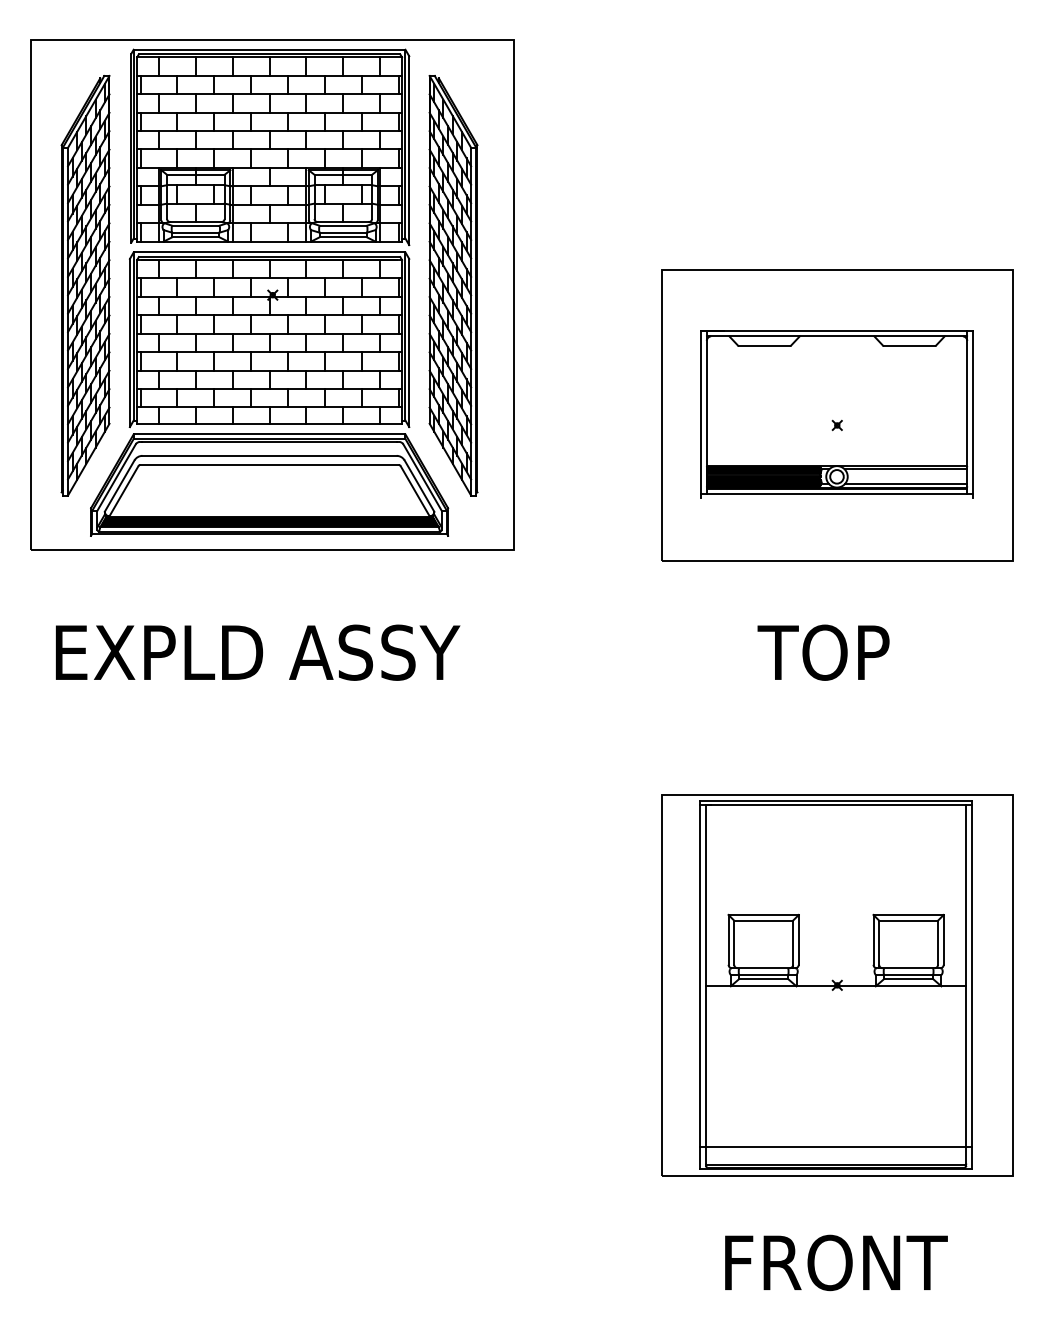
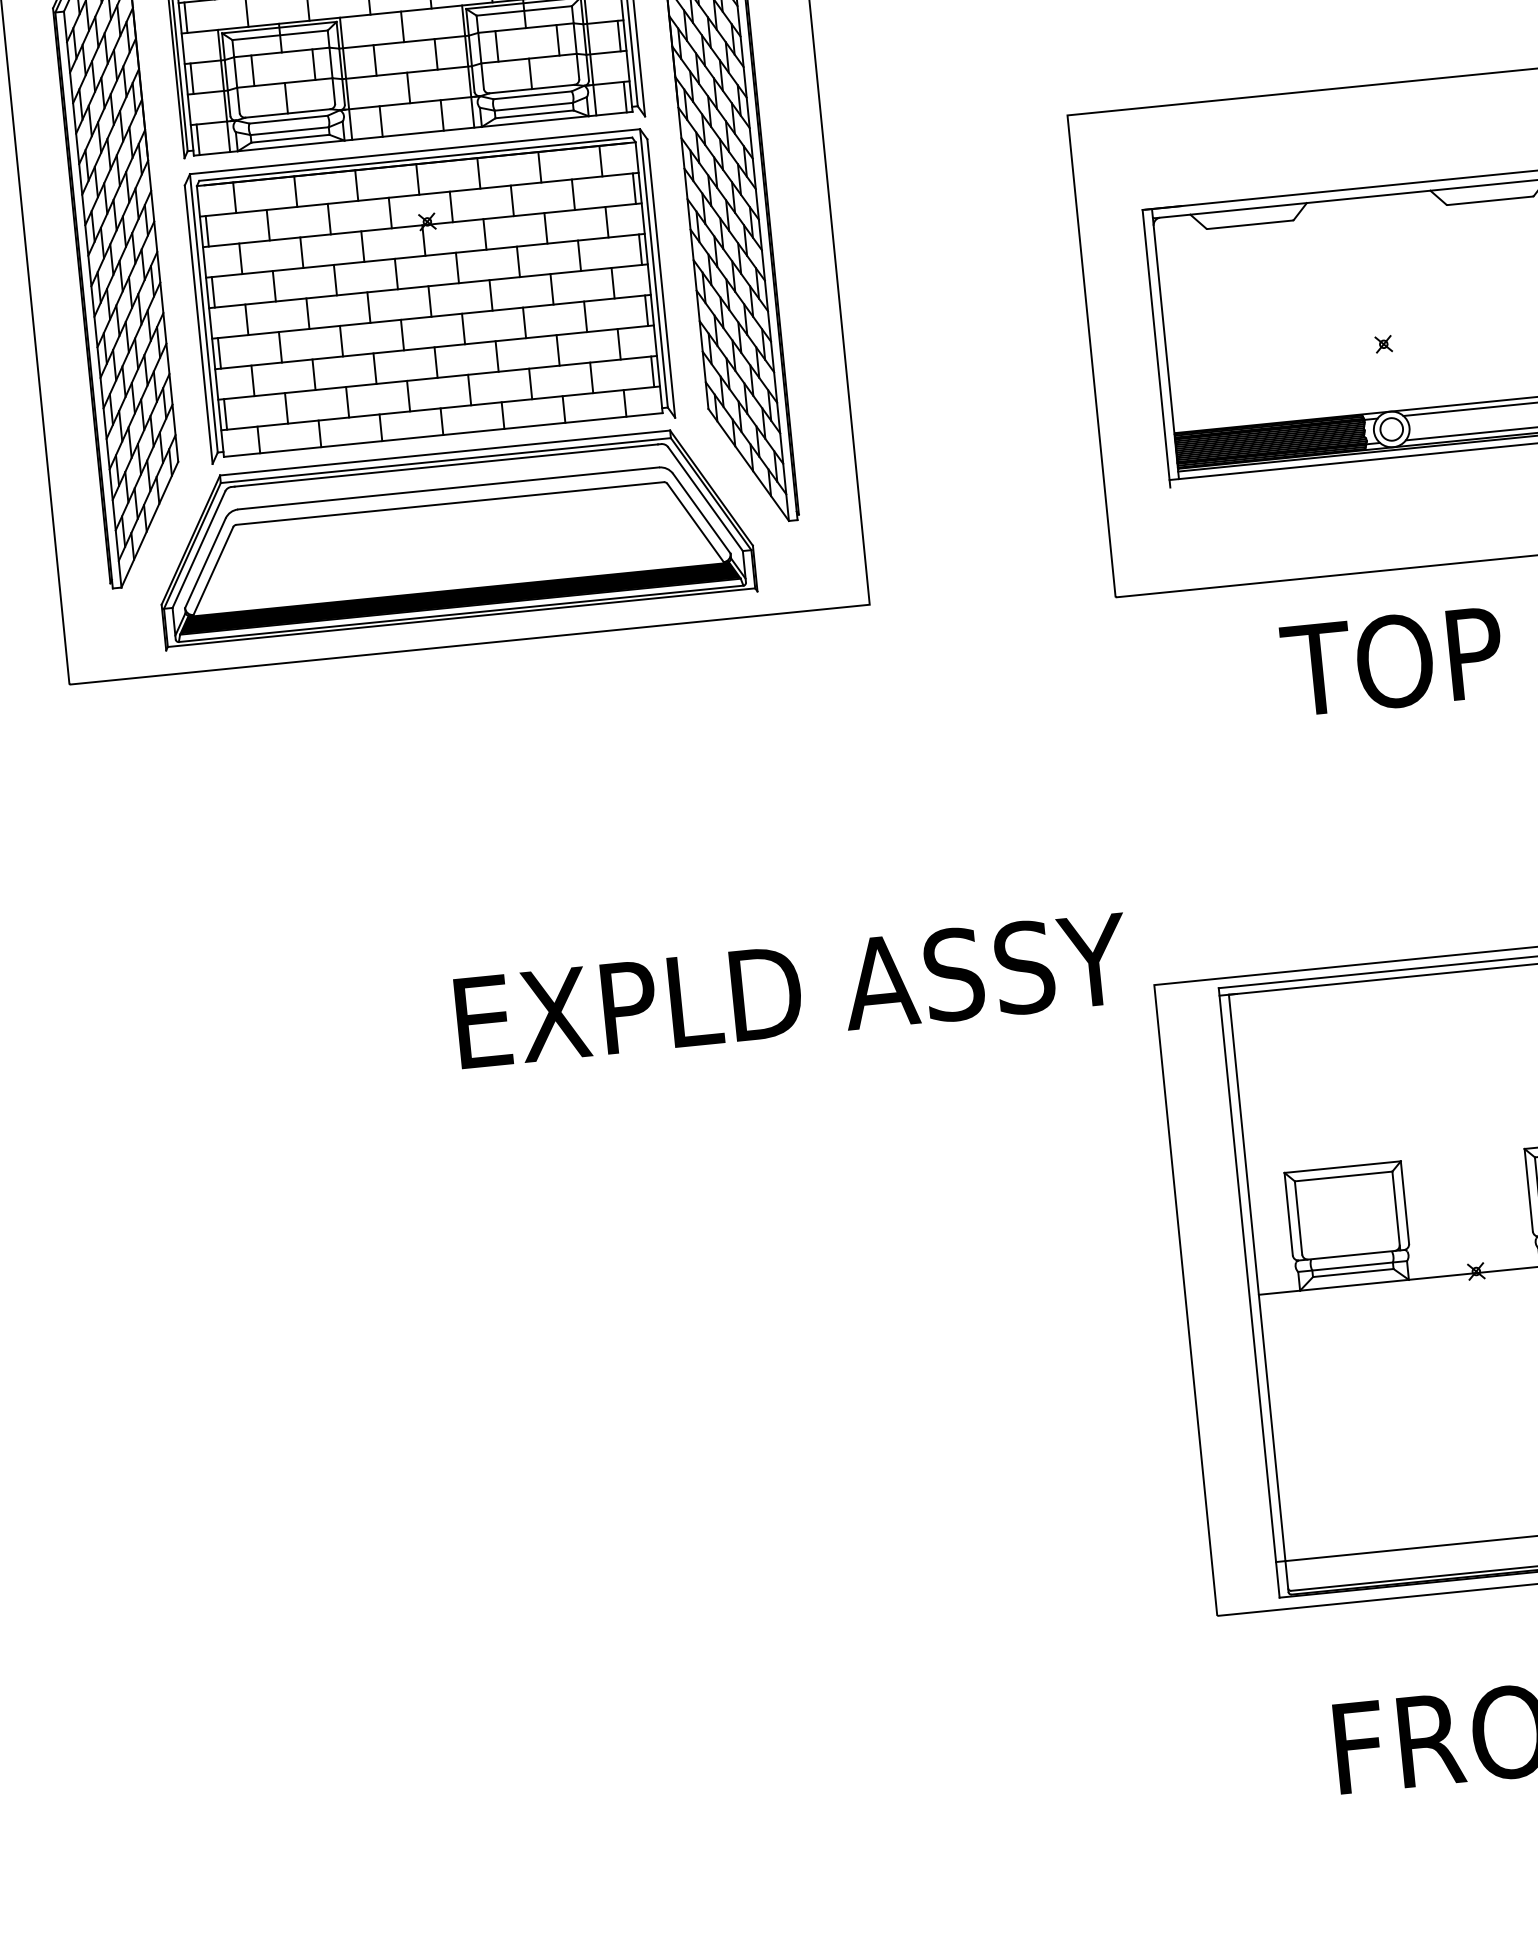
text: (258, 652) -> (792, 990), moved
text: (823, 652) -> (1392, 661), moved

